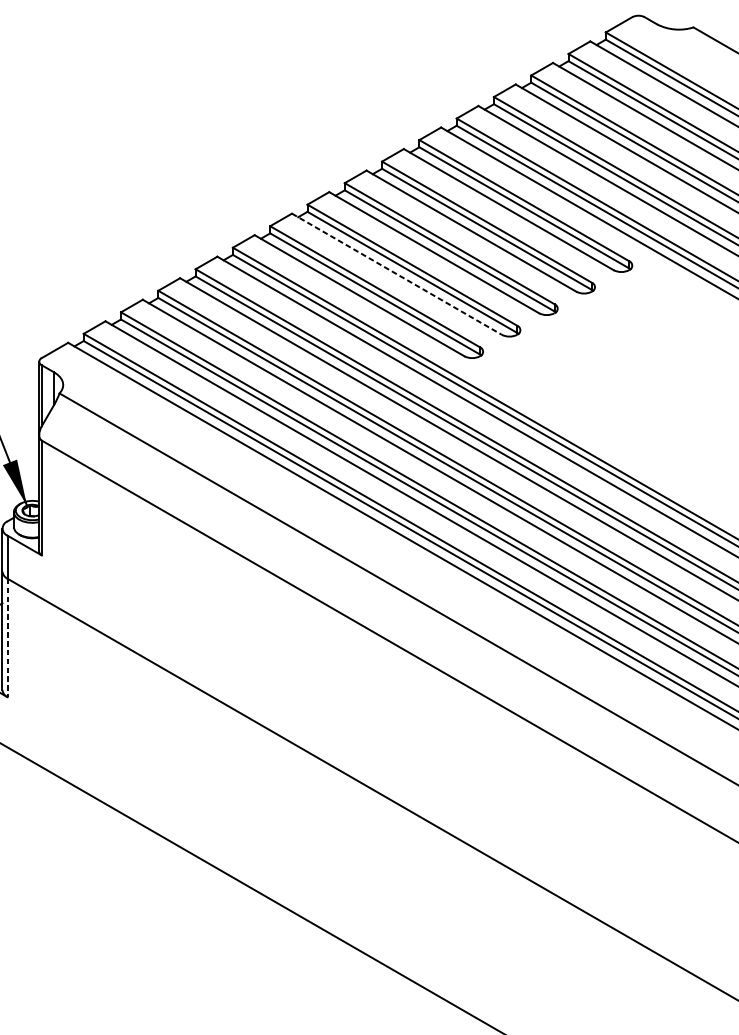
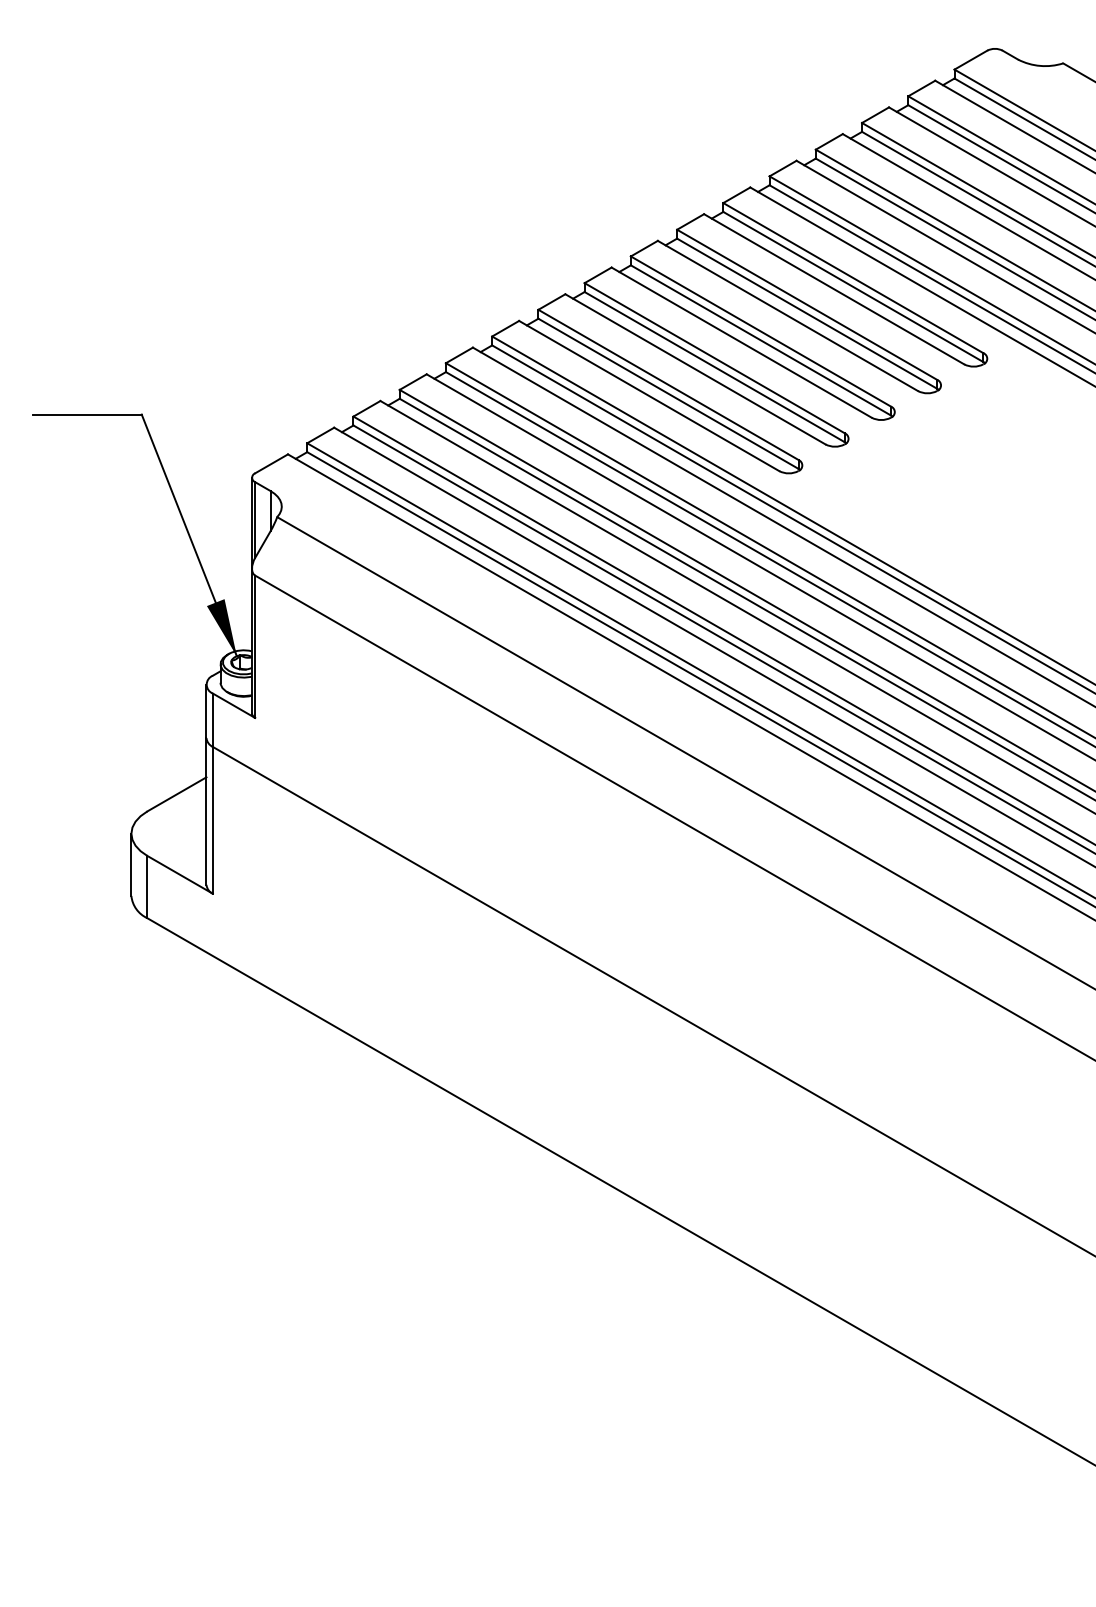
line: (396, 274) -> (695, 369), dashed -> solid
line: (7, 638) -> (212, 820), dashed -> solid

